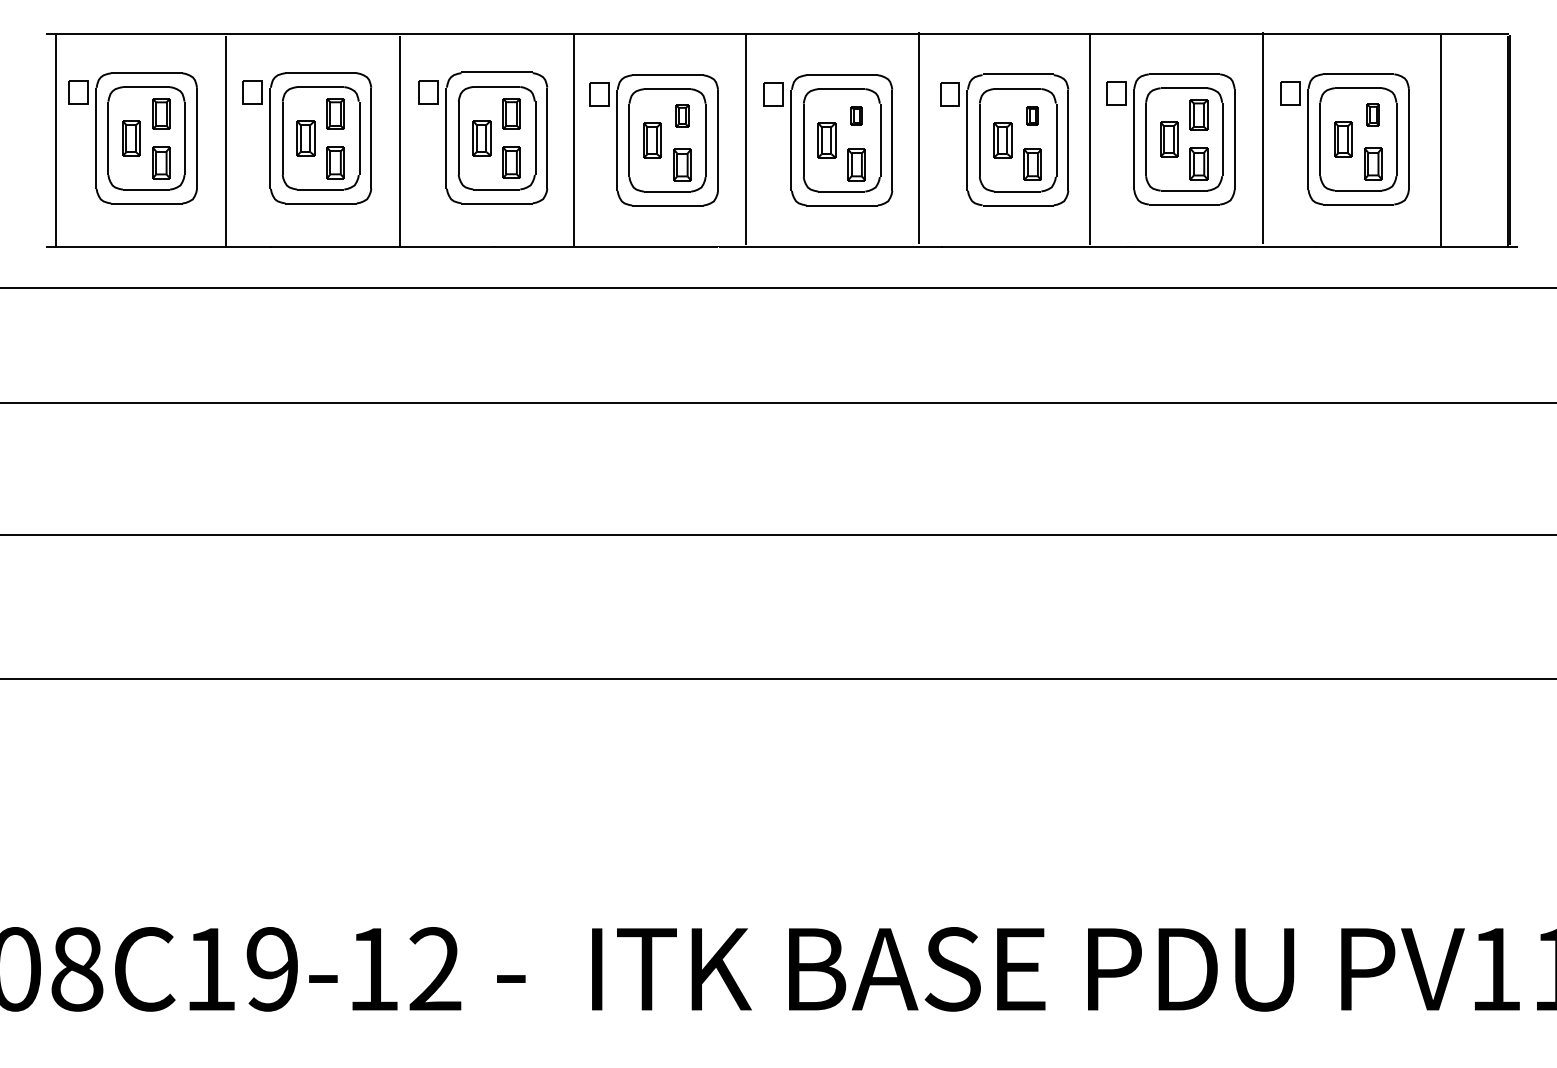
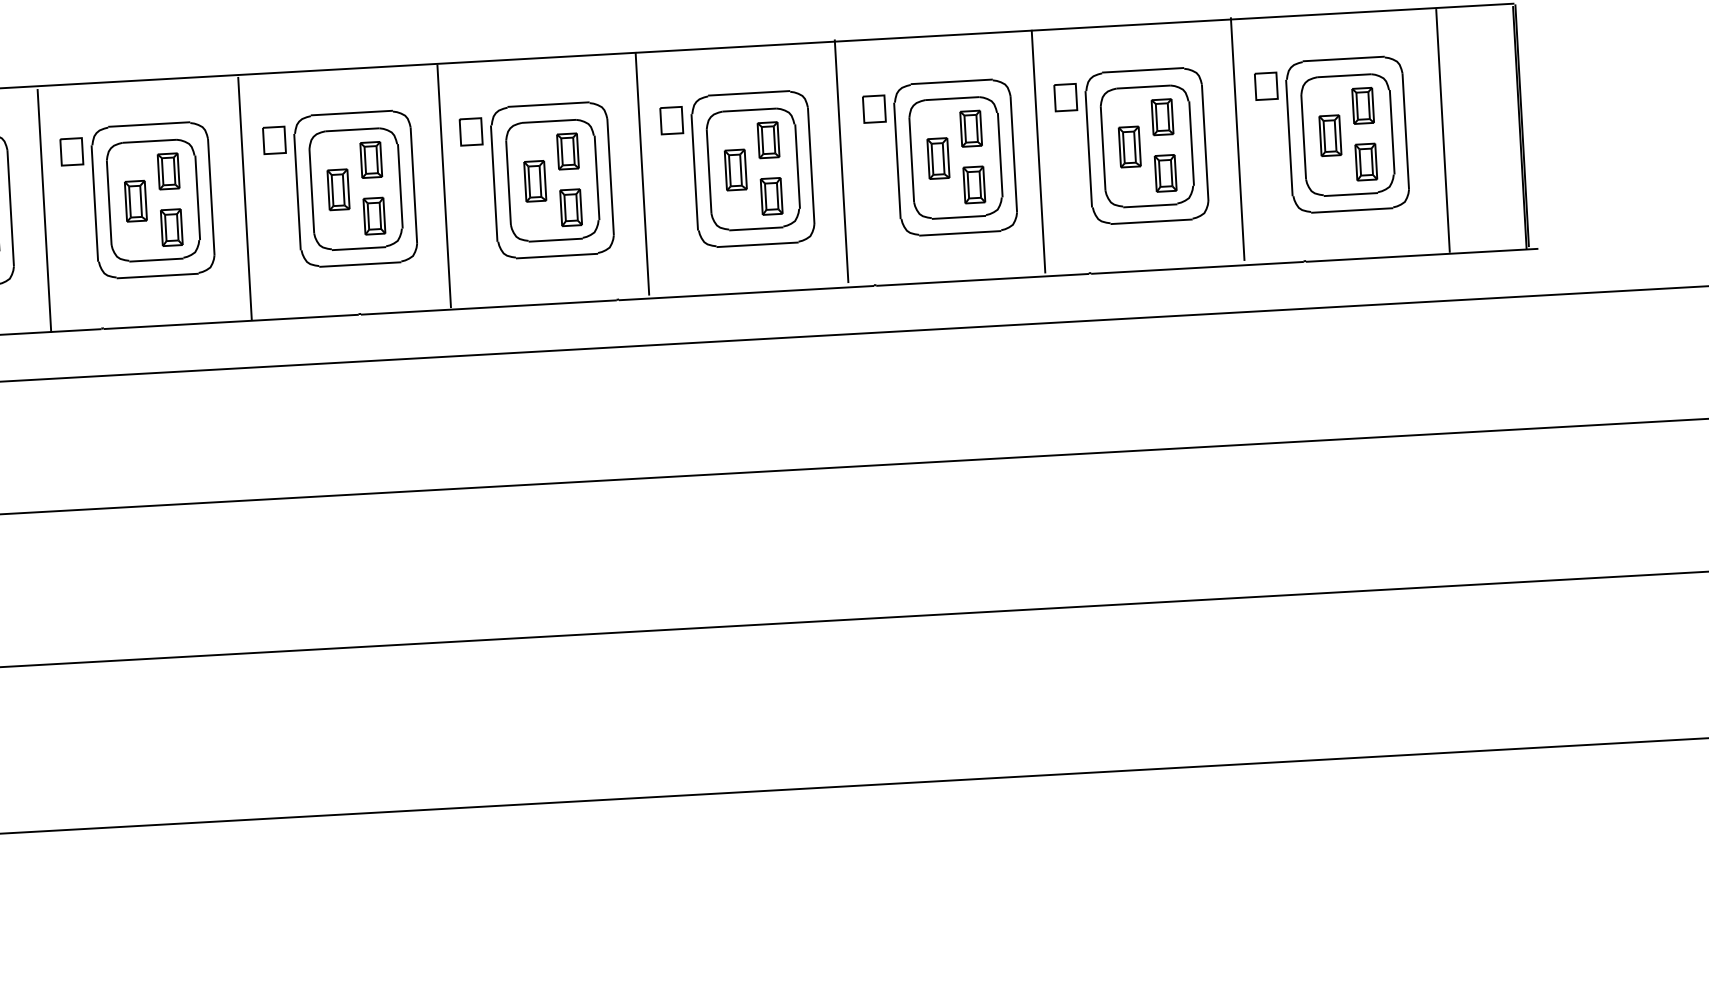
part: (1373, 114) -> (1363, 105), size x1.43
part: (682, 115) -> (568, 150), size x1.43
part: (856, 115) -> (768, 139), size x1.67
part: (1032, 115) -> (970, 128), size x1.67

